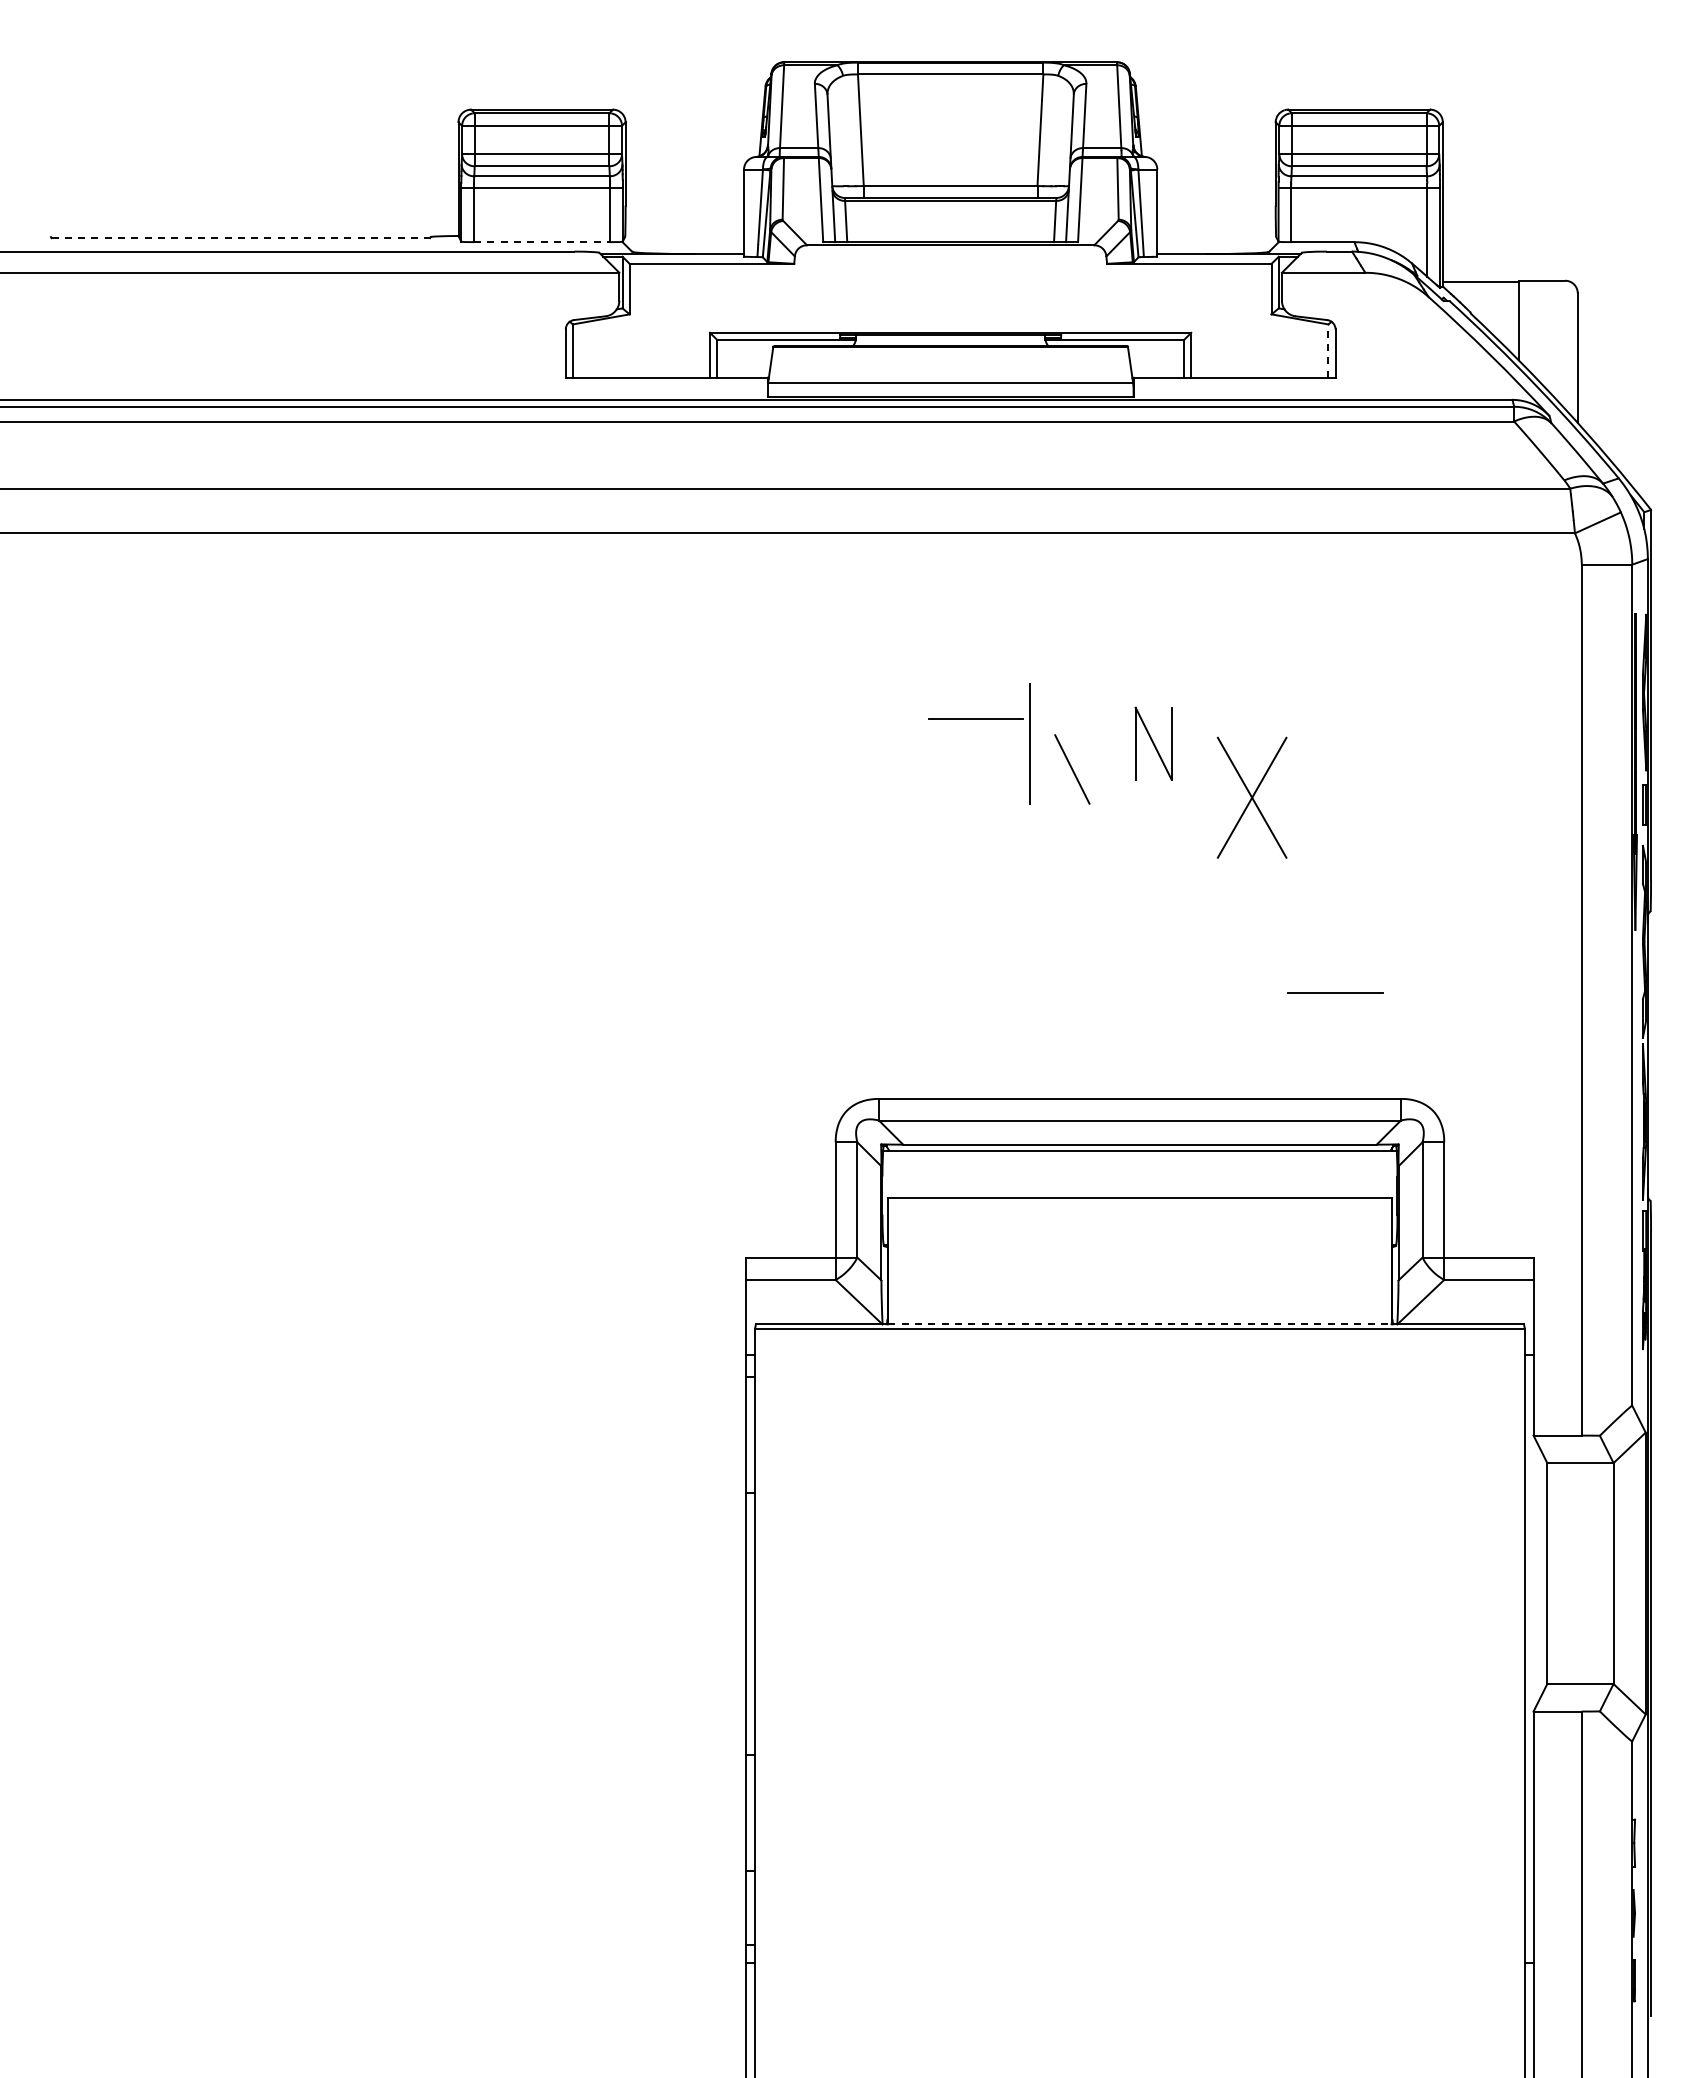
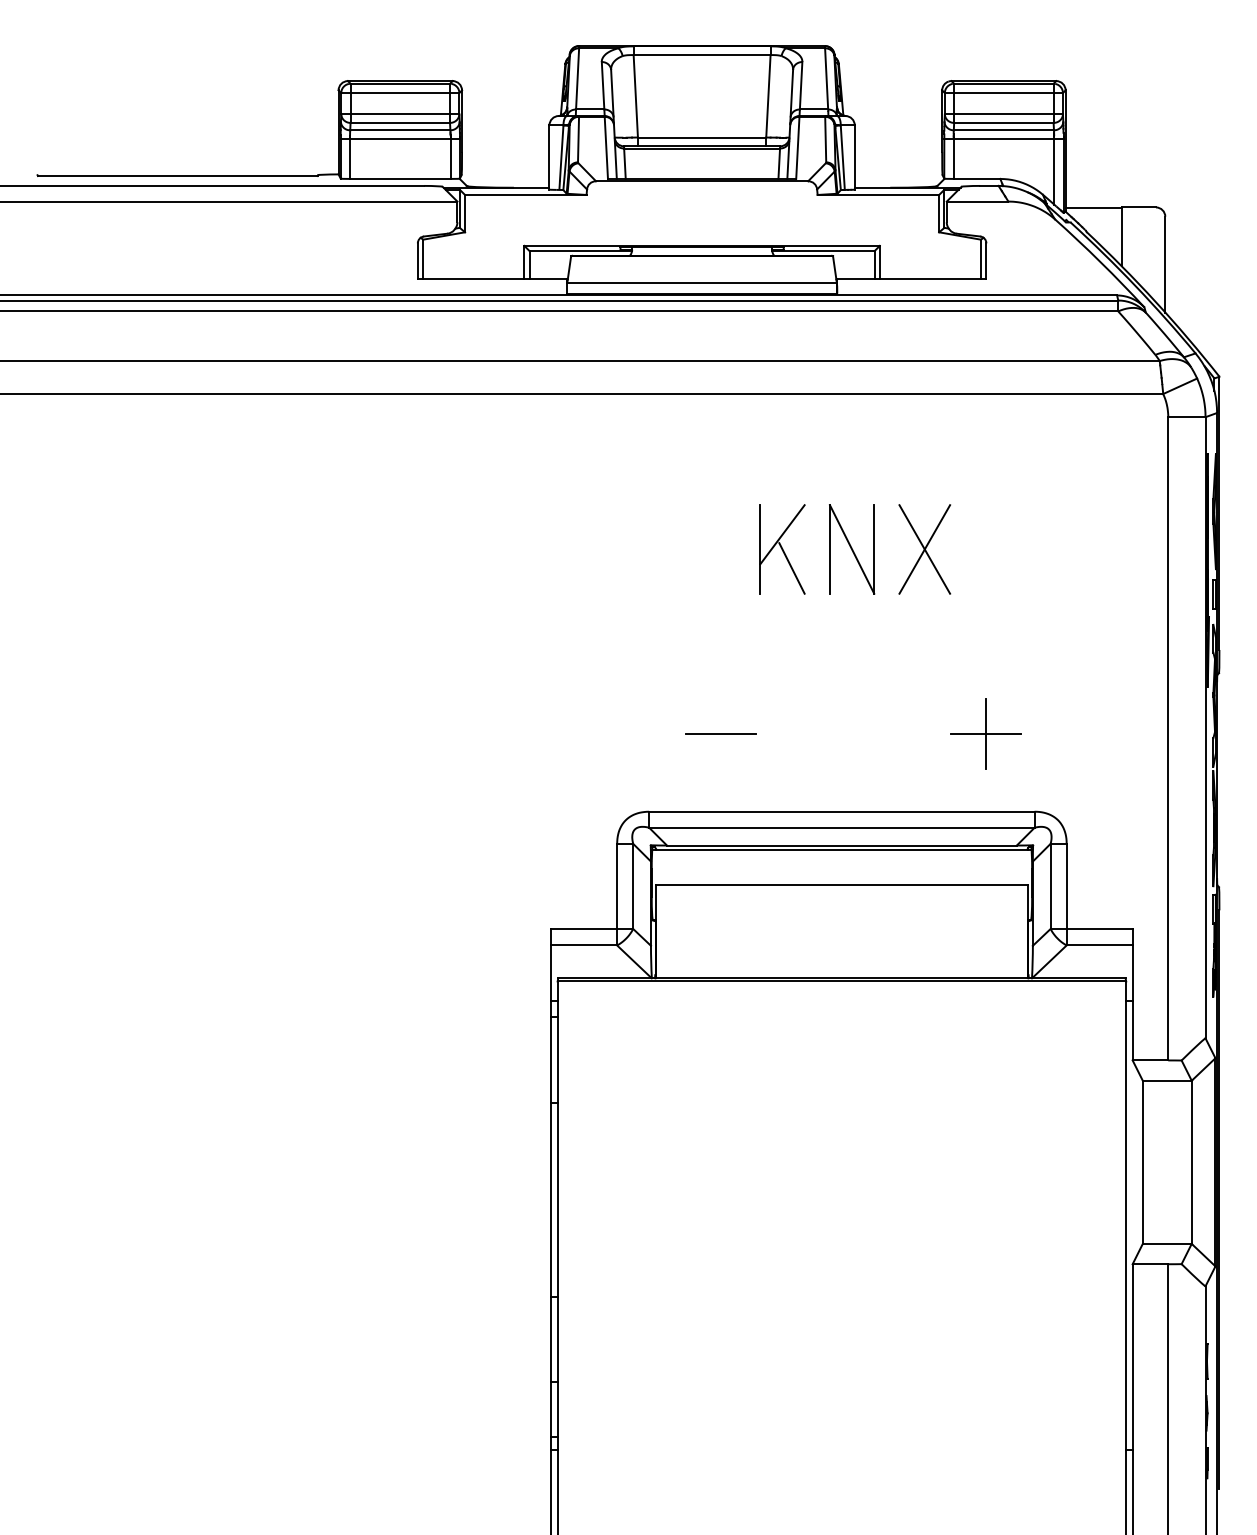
line: (241, 238) -> (178, 176), dashed -> solid
line: (542, 242) -> (400, 179), dashed -> solid
line: (1328, 351) -> (981, 259), dashed -> solid
line: (975, 718) -> (720, 733), moved
line: (1059, 723) -> (782, 534), added
part: (1153, 743) -> (851, 549), size x1.67
part: (1251, 797) -> (924, 549), moved
line: (1335, 992) -> (986, 733), added
line: (1139, 1324) -> (841, 978), dashed -> solid

